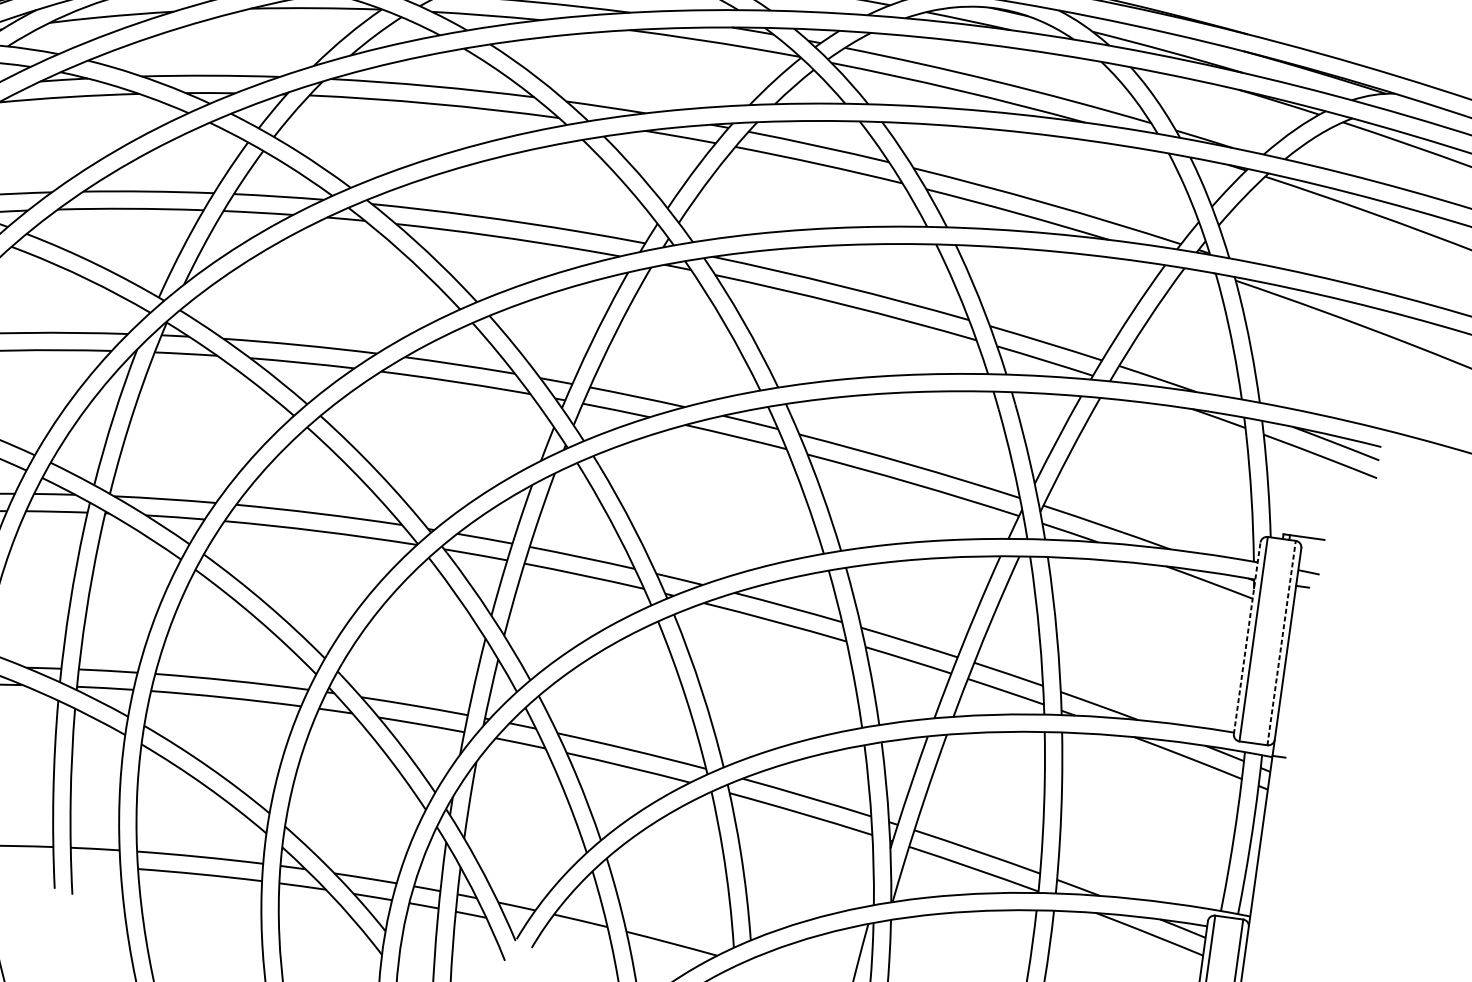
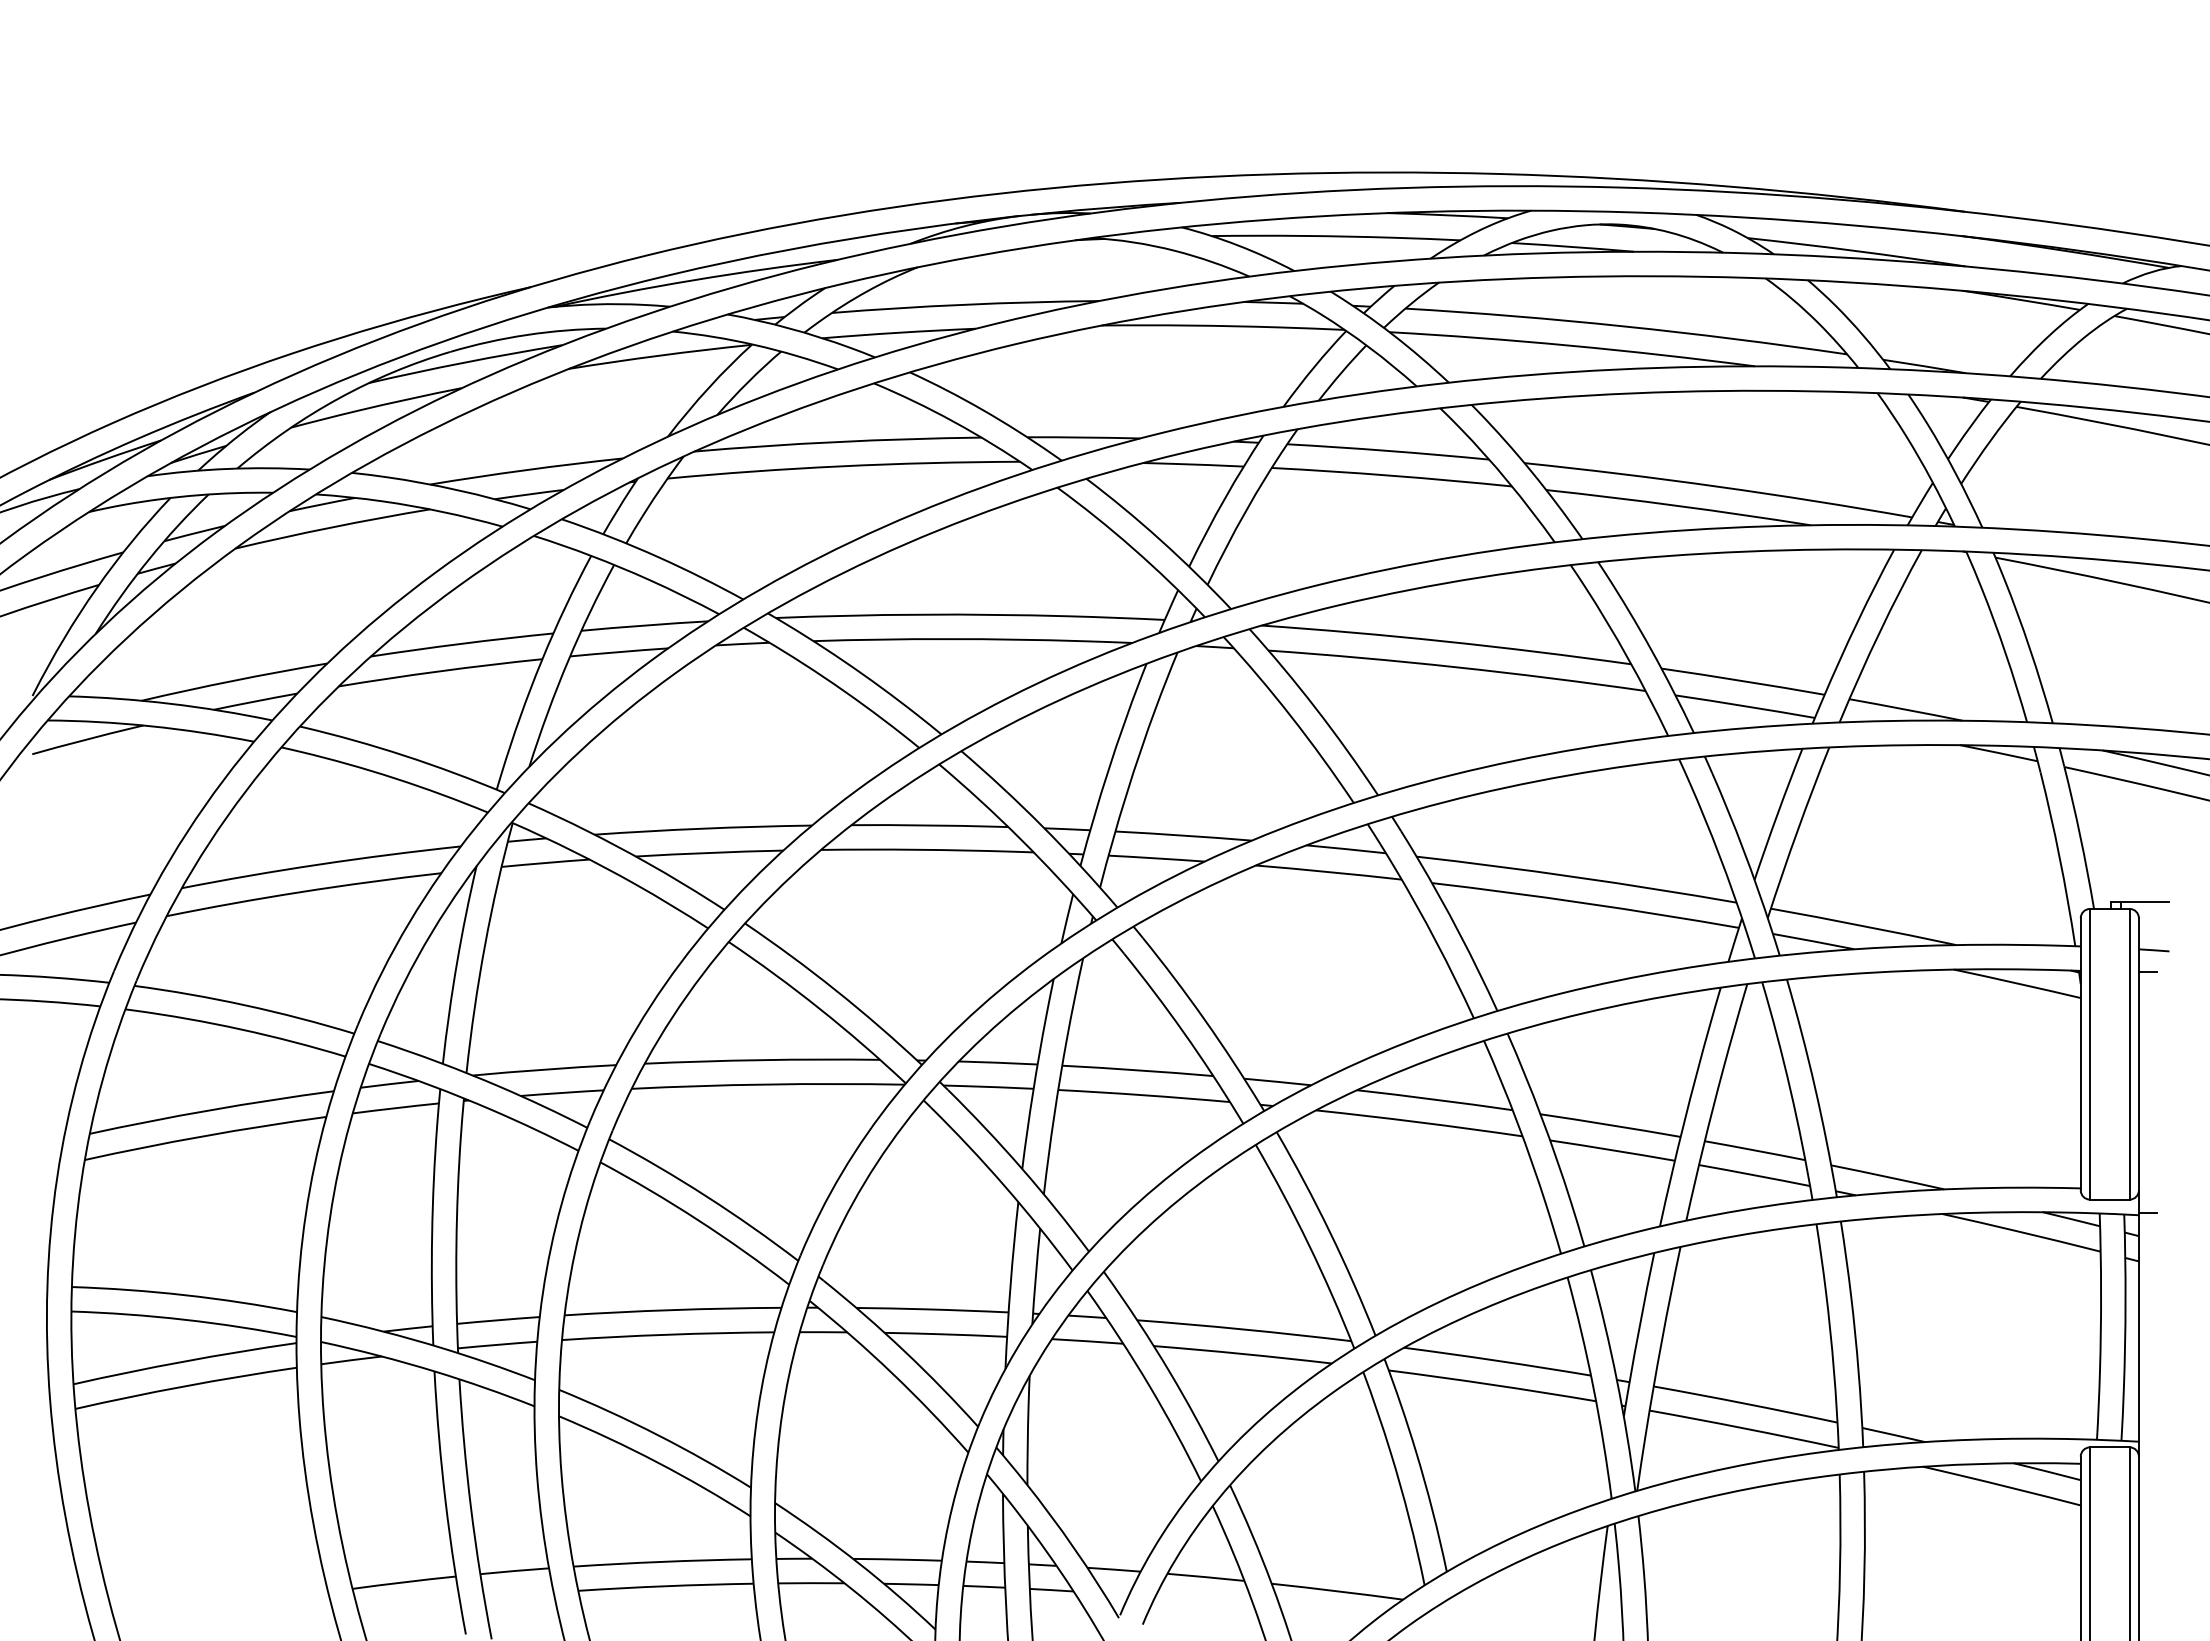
line: (1247, 637) -> (2080, 1053), dashed -> solid
line: (1281, 642) -> (2129, 1053), dashed -> solid

